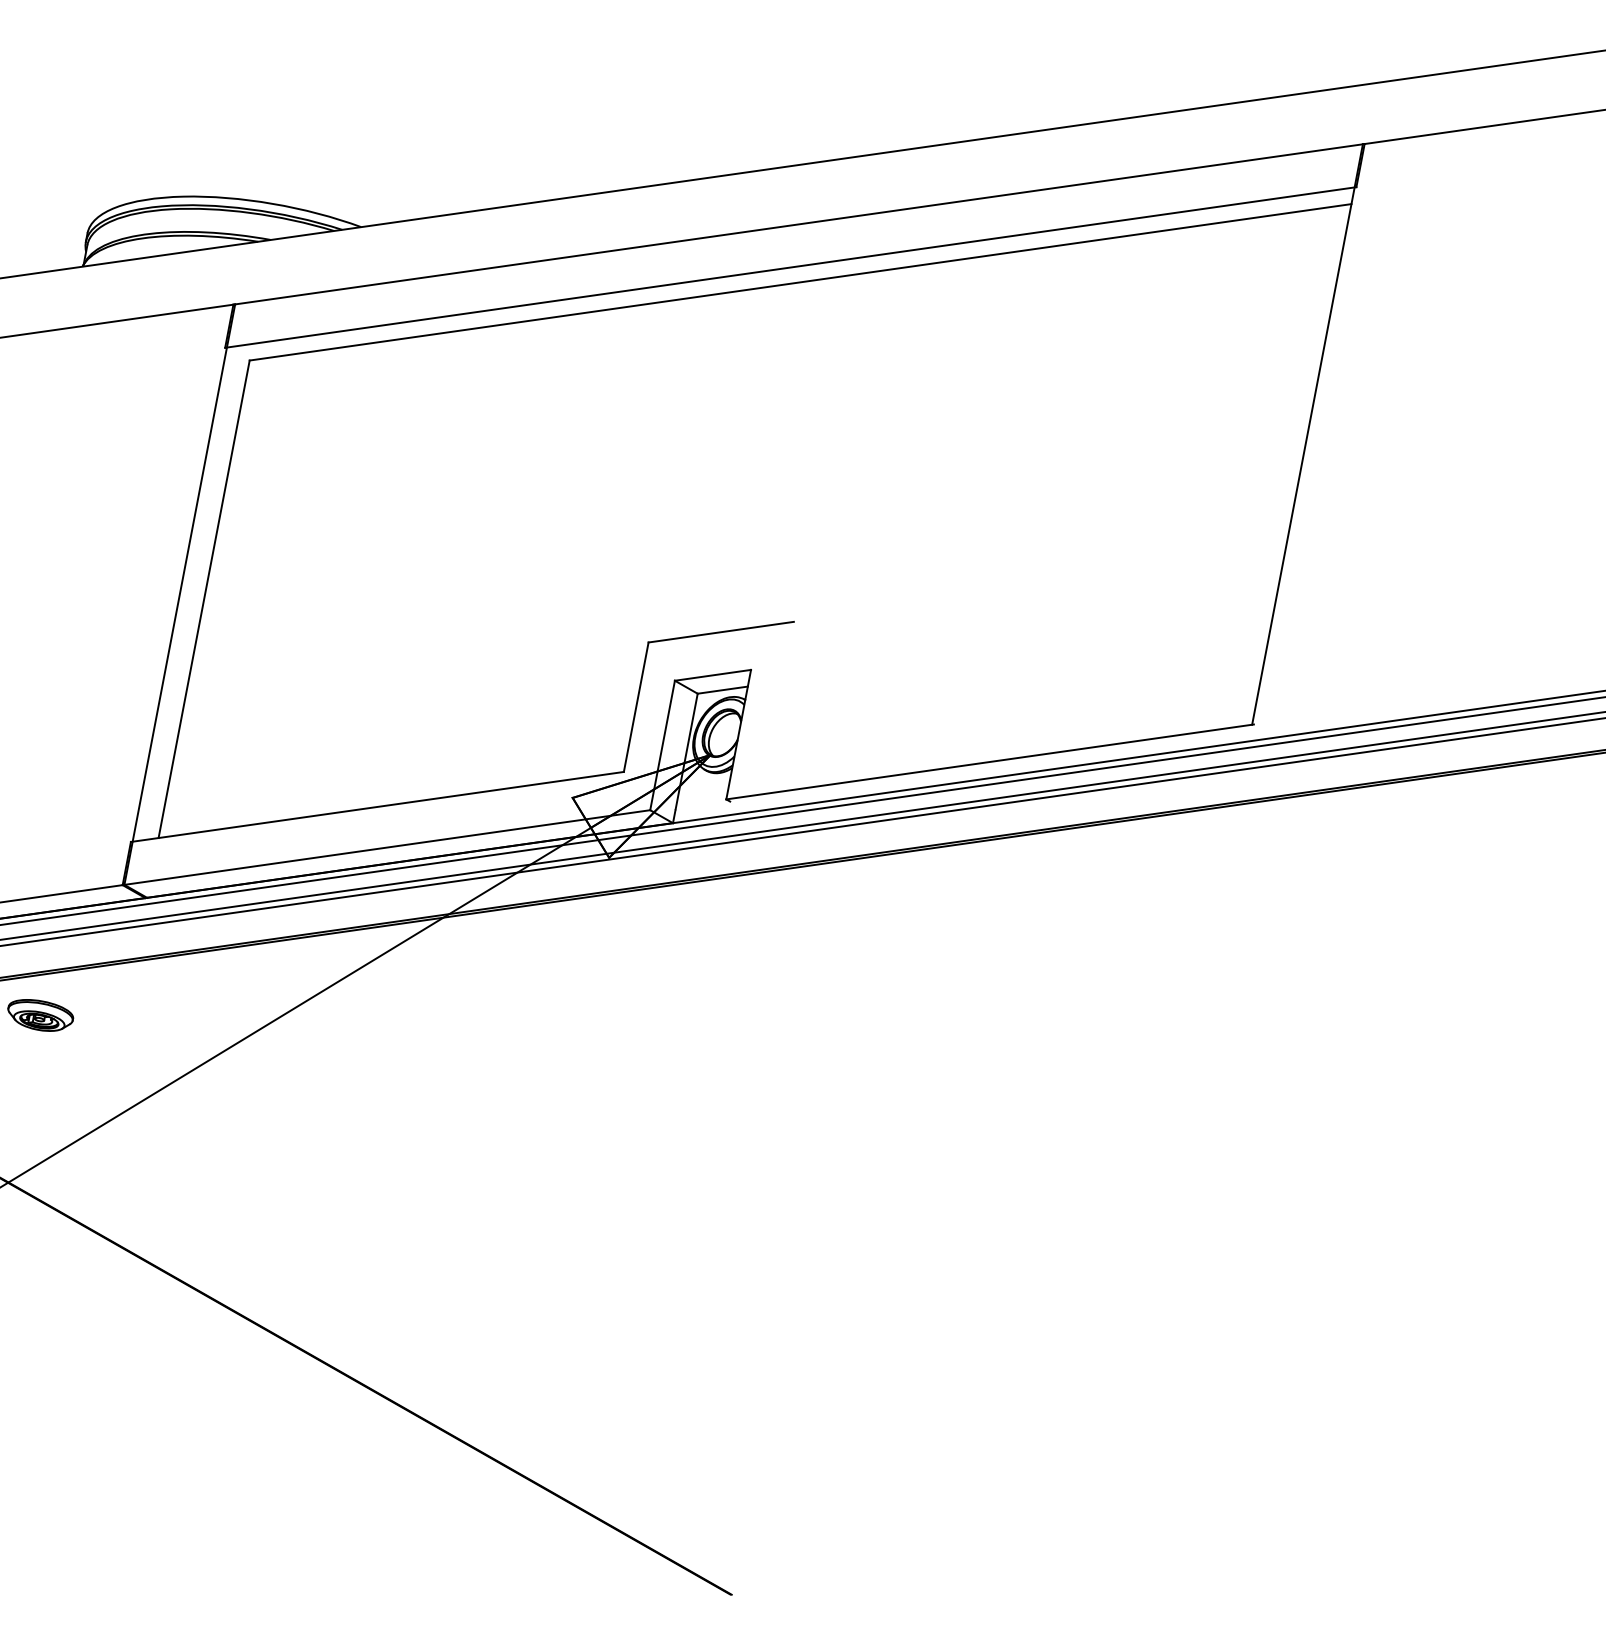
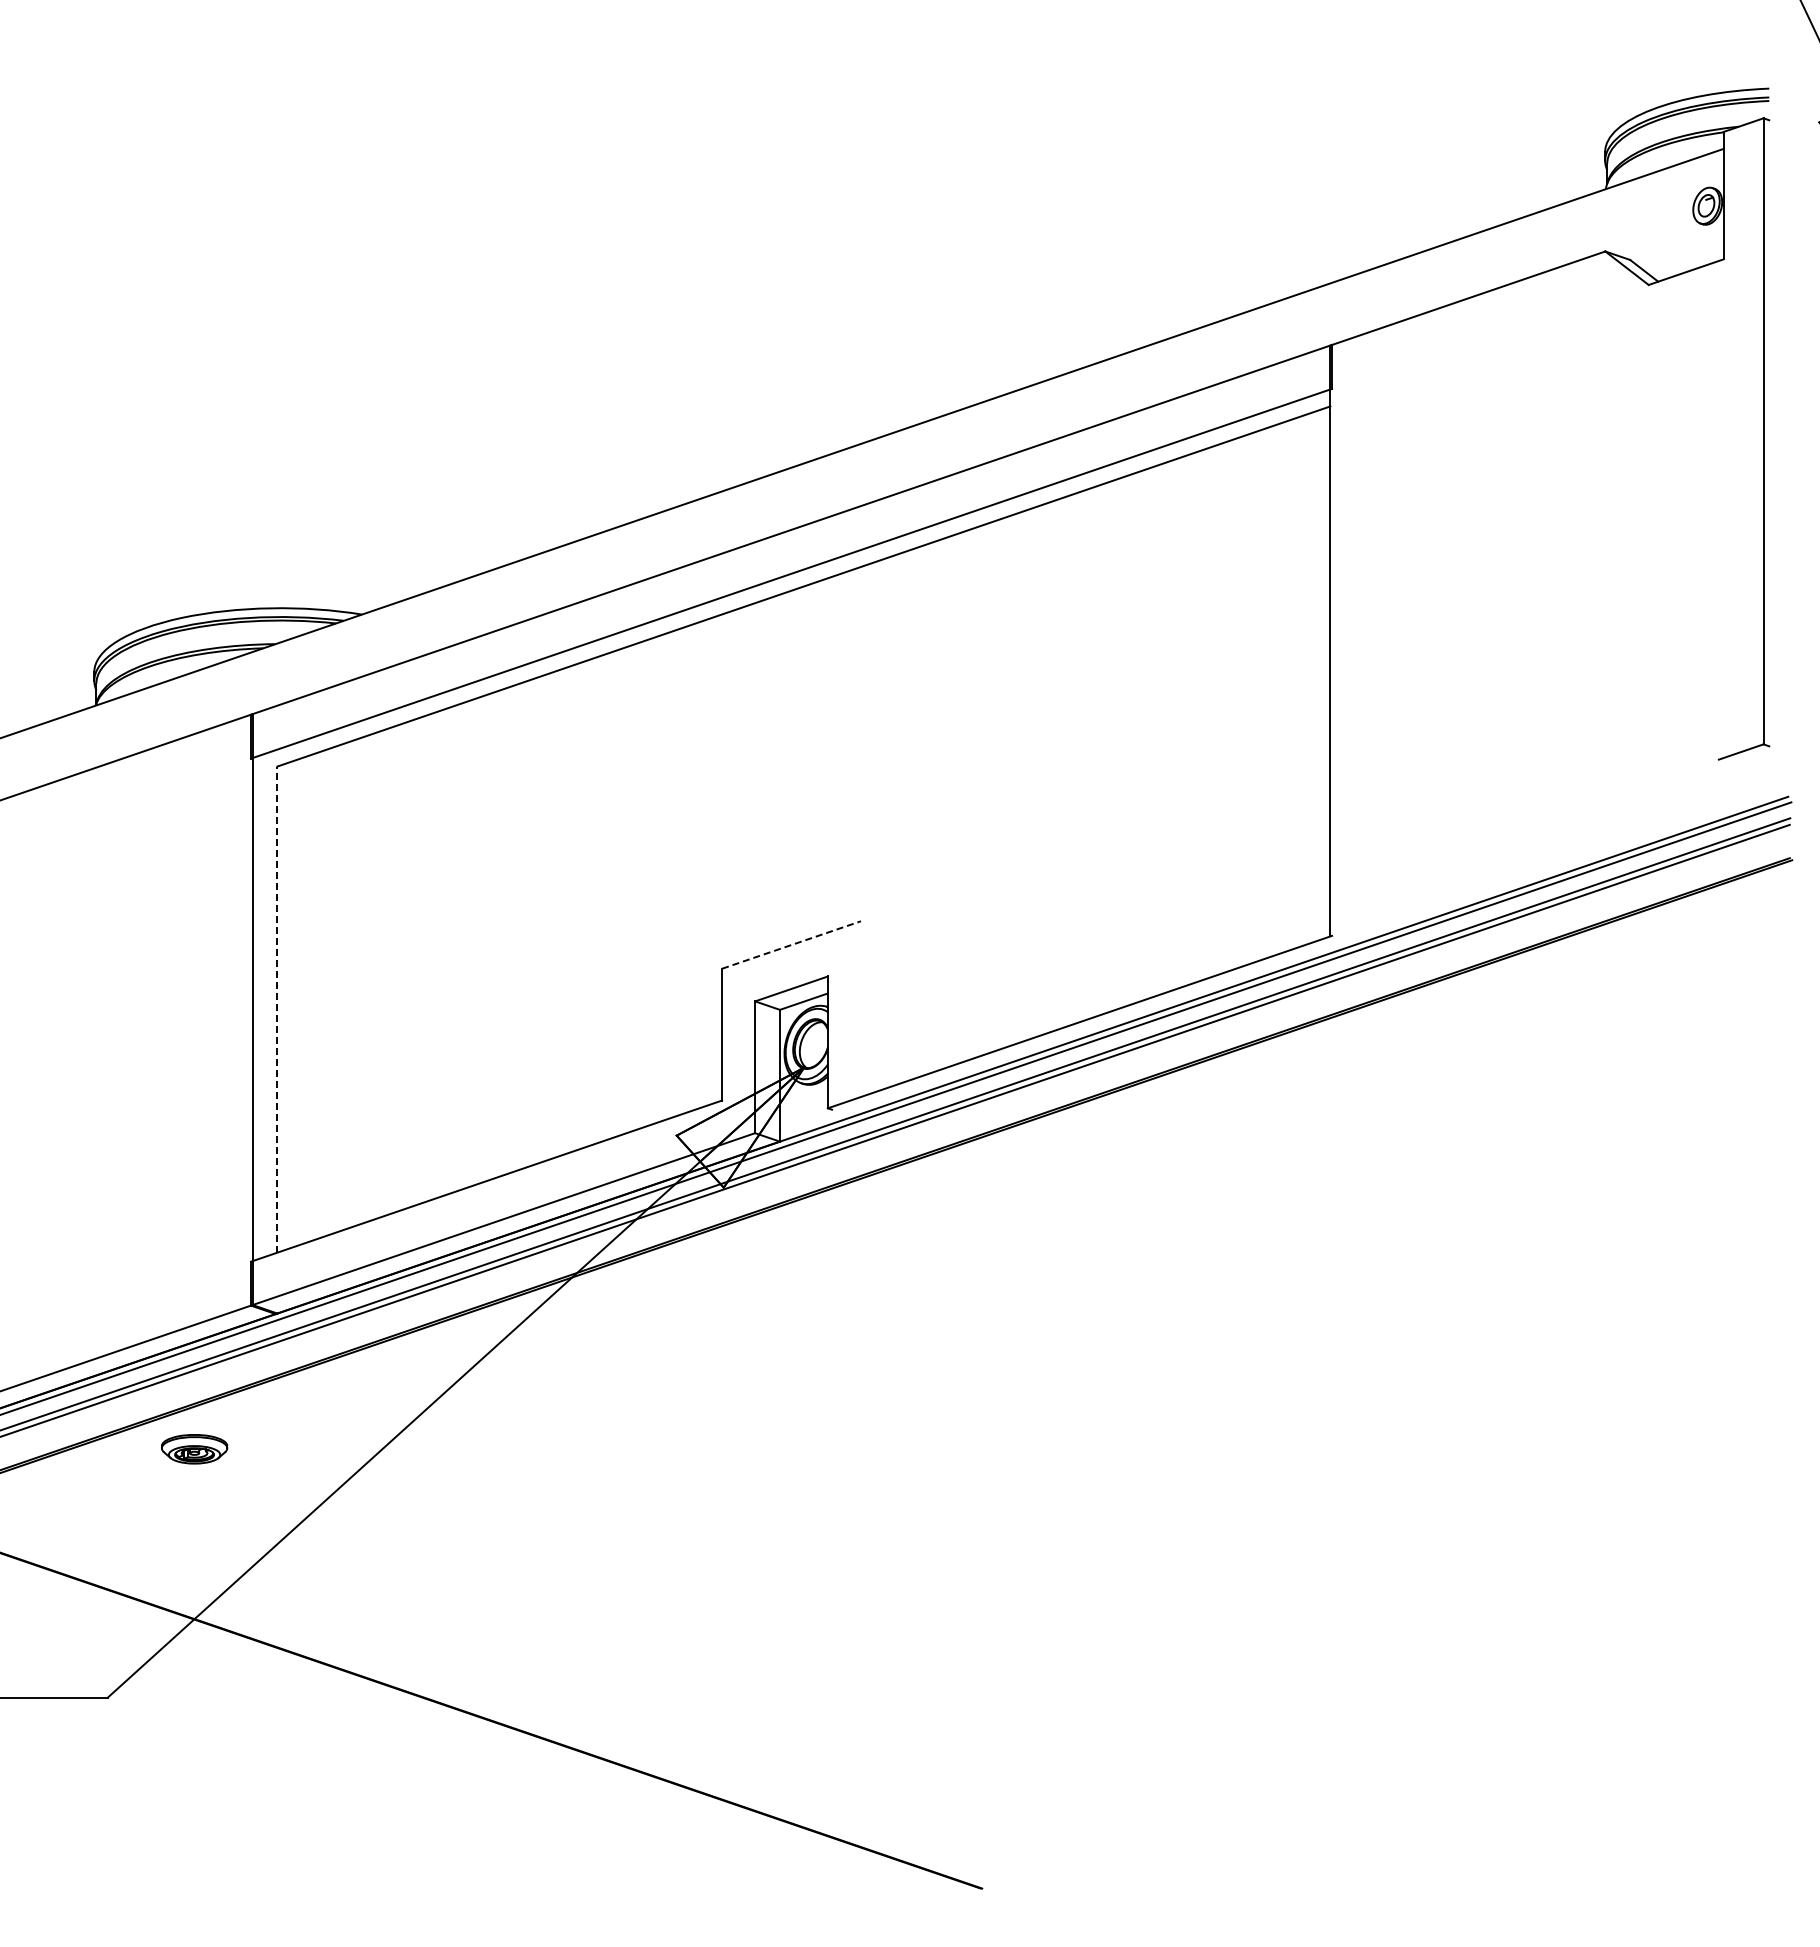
line: (204, 599) -> (277, 1009), solid -> dashed
line: (722, 631) -> (792, 944), solid -> dashed

